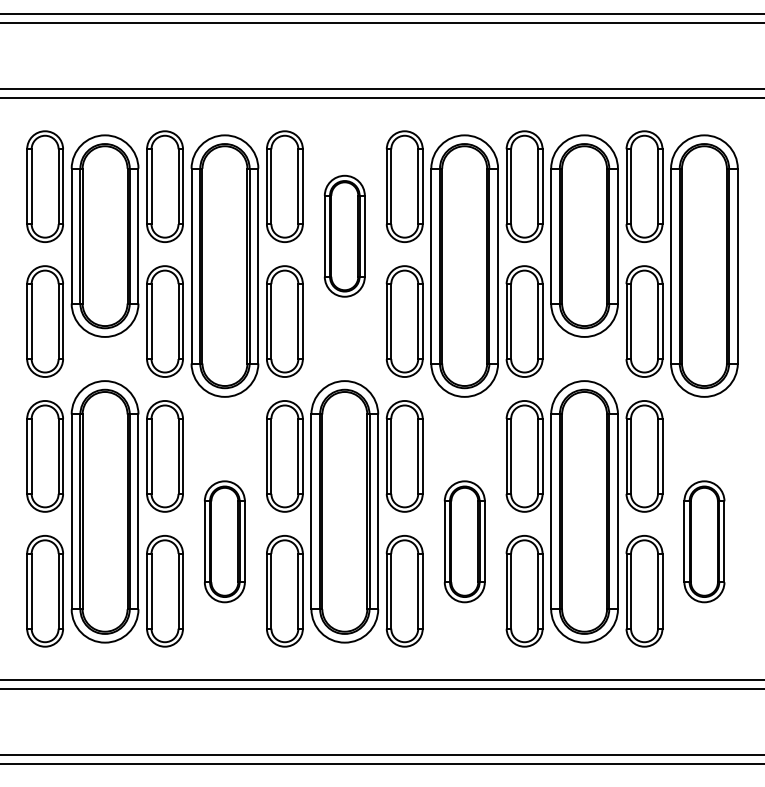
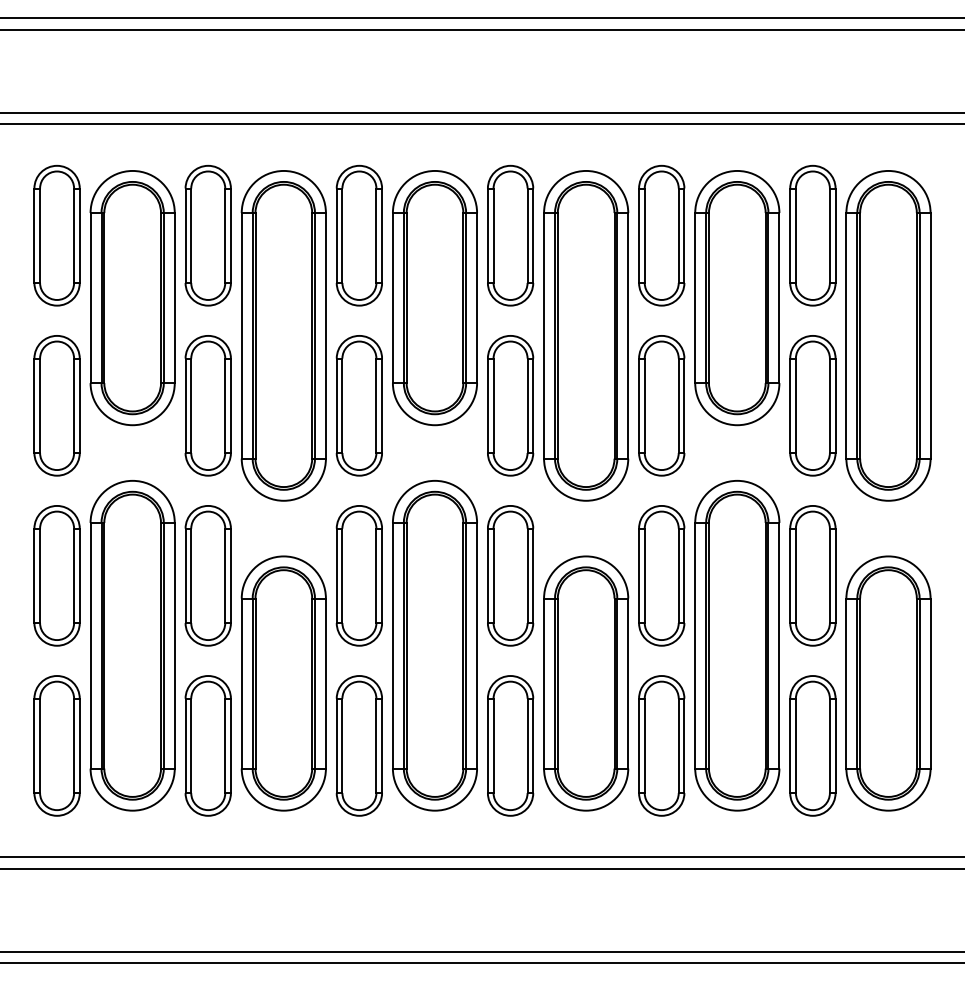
part: (344, 236) -> (434, 298), size x1.67
part: (224, 541) -> (283, 683), size x1.67
part: (464, 541) -> (586, 683), size x1.67
part: (704, 541) -> (888, 683), size x1.67

